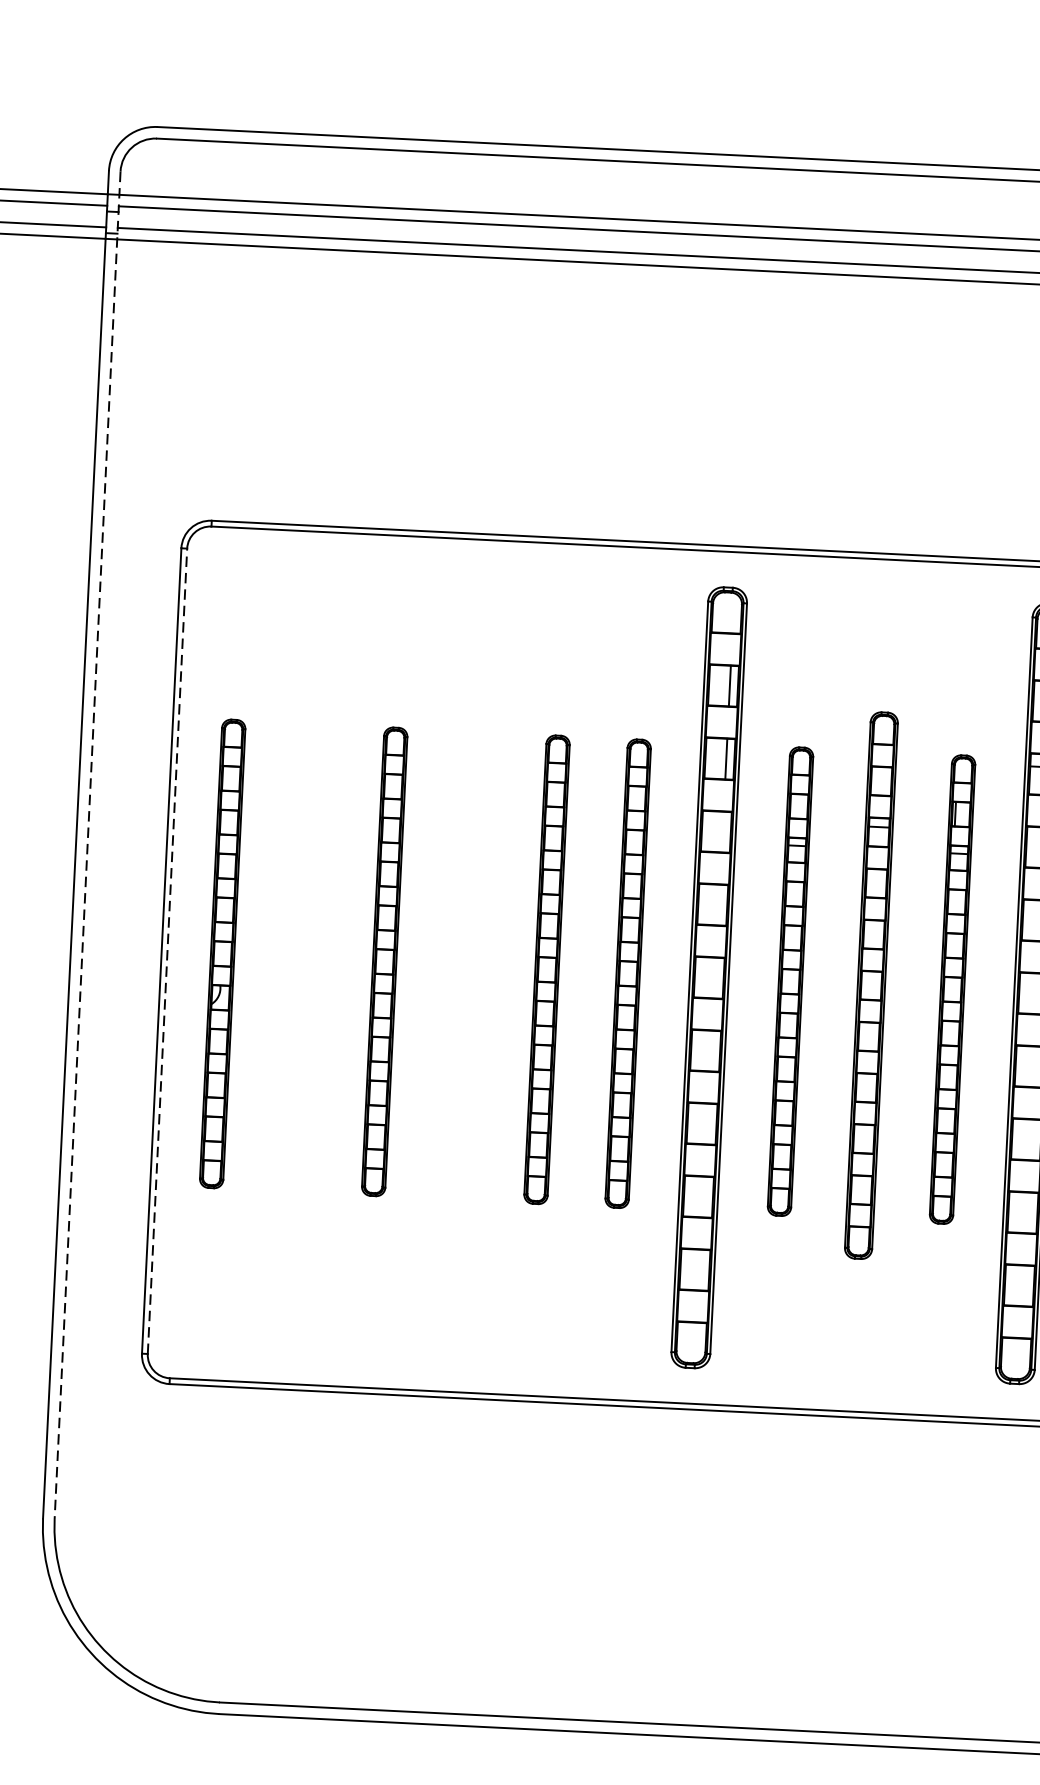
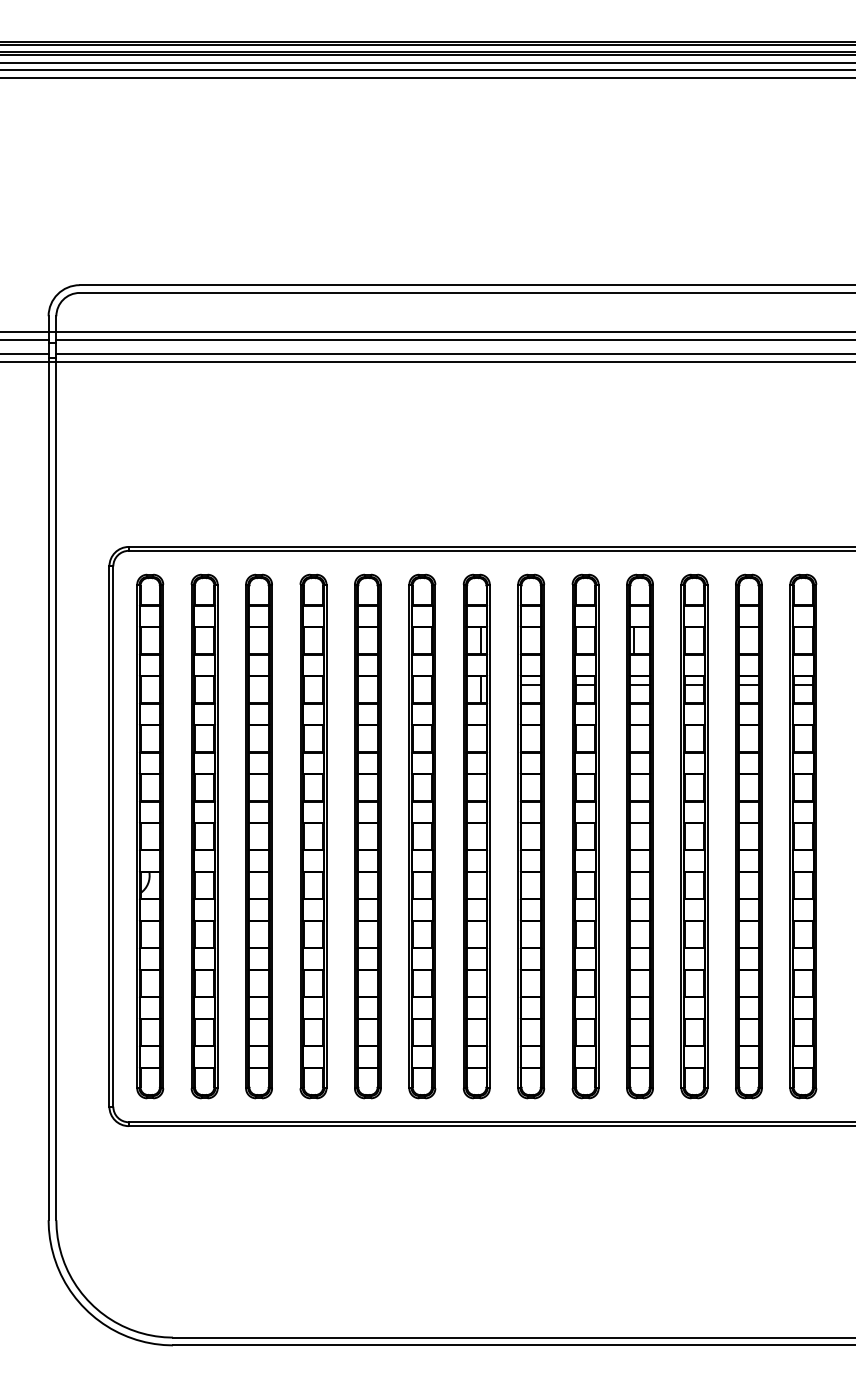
line: (87, 845) -> (56, 768), dashed -> solid
line: (167, 951) -> (113, 836), dashed -> solid
part: (222, 953) -> (150, 836), size x1.67
part: (303, 957) -> (204, 836), added
part: (383, 961) -> (258, 836), size x1.67
part: (465, 965) -> (313, 836), added
part: (546, 969) -> (367, 836), size x1.67
part: (628, 973) -> (422, 836), size x1.67
part: (790, 981) -> (531, 836), size x1.67
part: (871, 985) -> (585, 836), size x1.43
part: (951, 989) -> (639, 836), size x1.67

